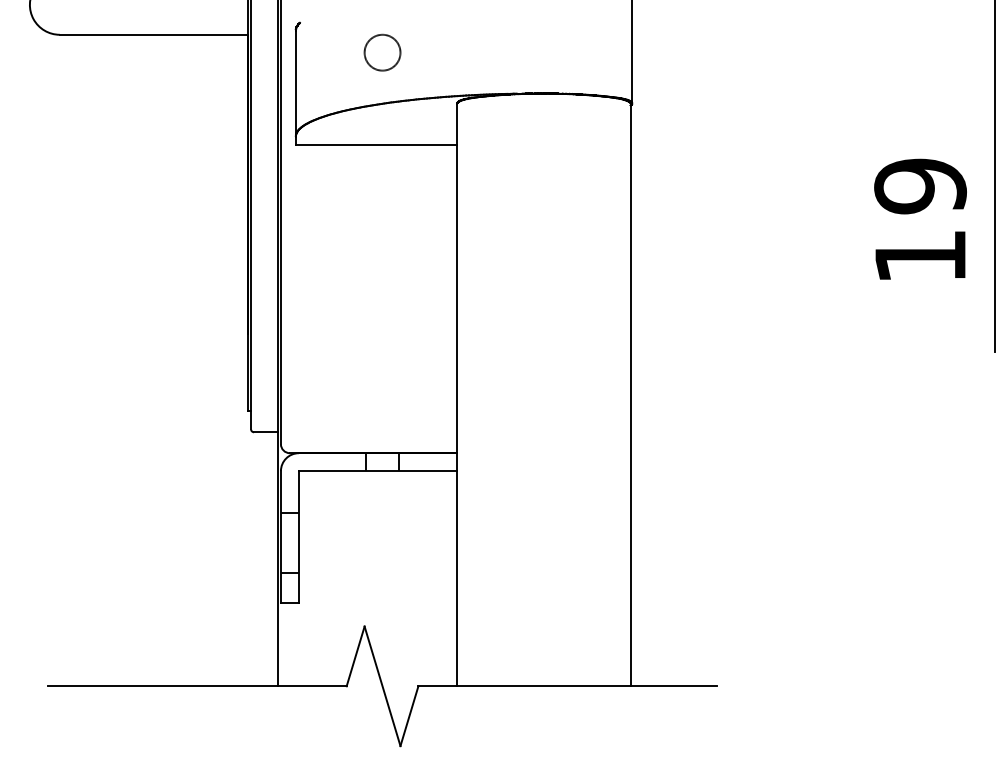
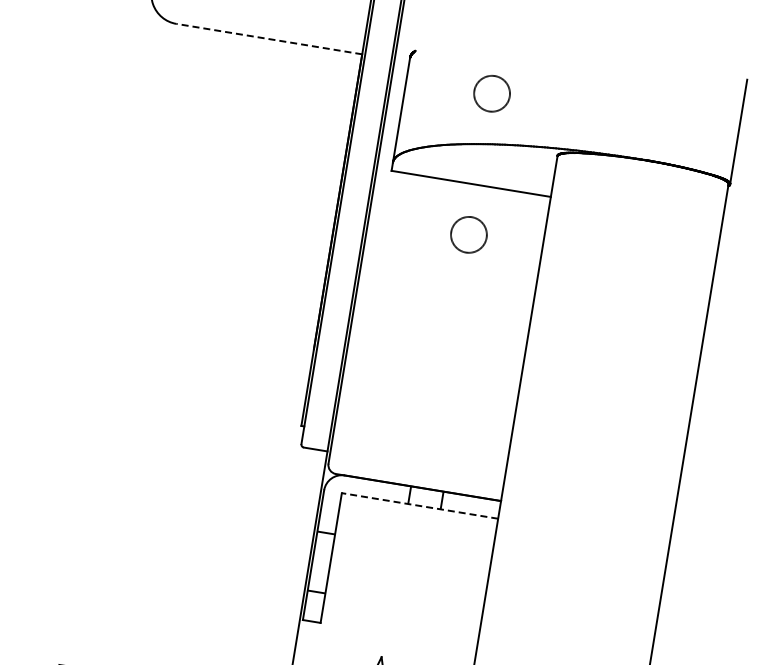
line: (153, 34) -> (268, 38), solid -> dashed
circle: (382, 195) -> (468, 234), added
line: (377, 471) -> (419, 506), solid -> dashed

